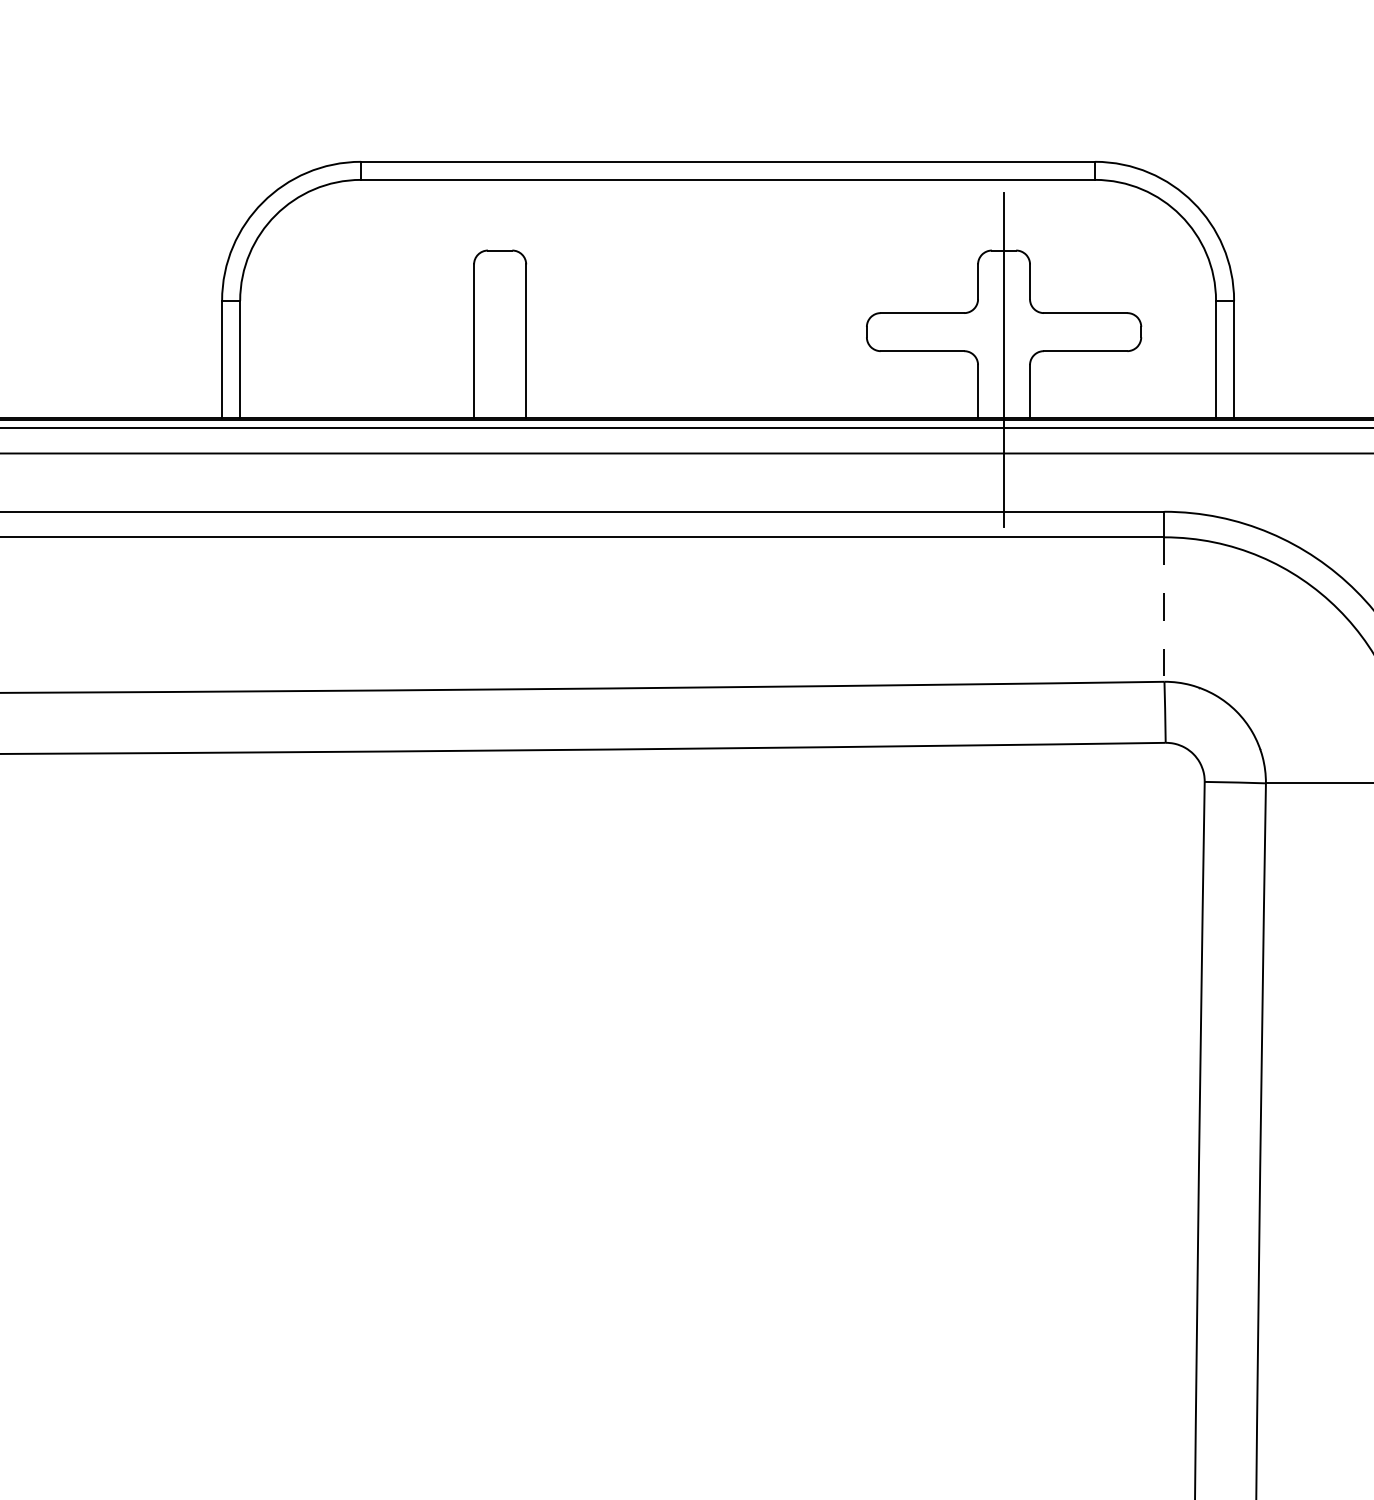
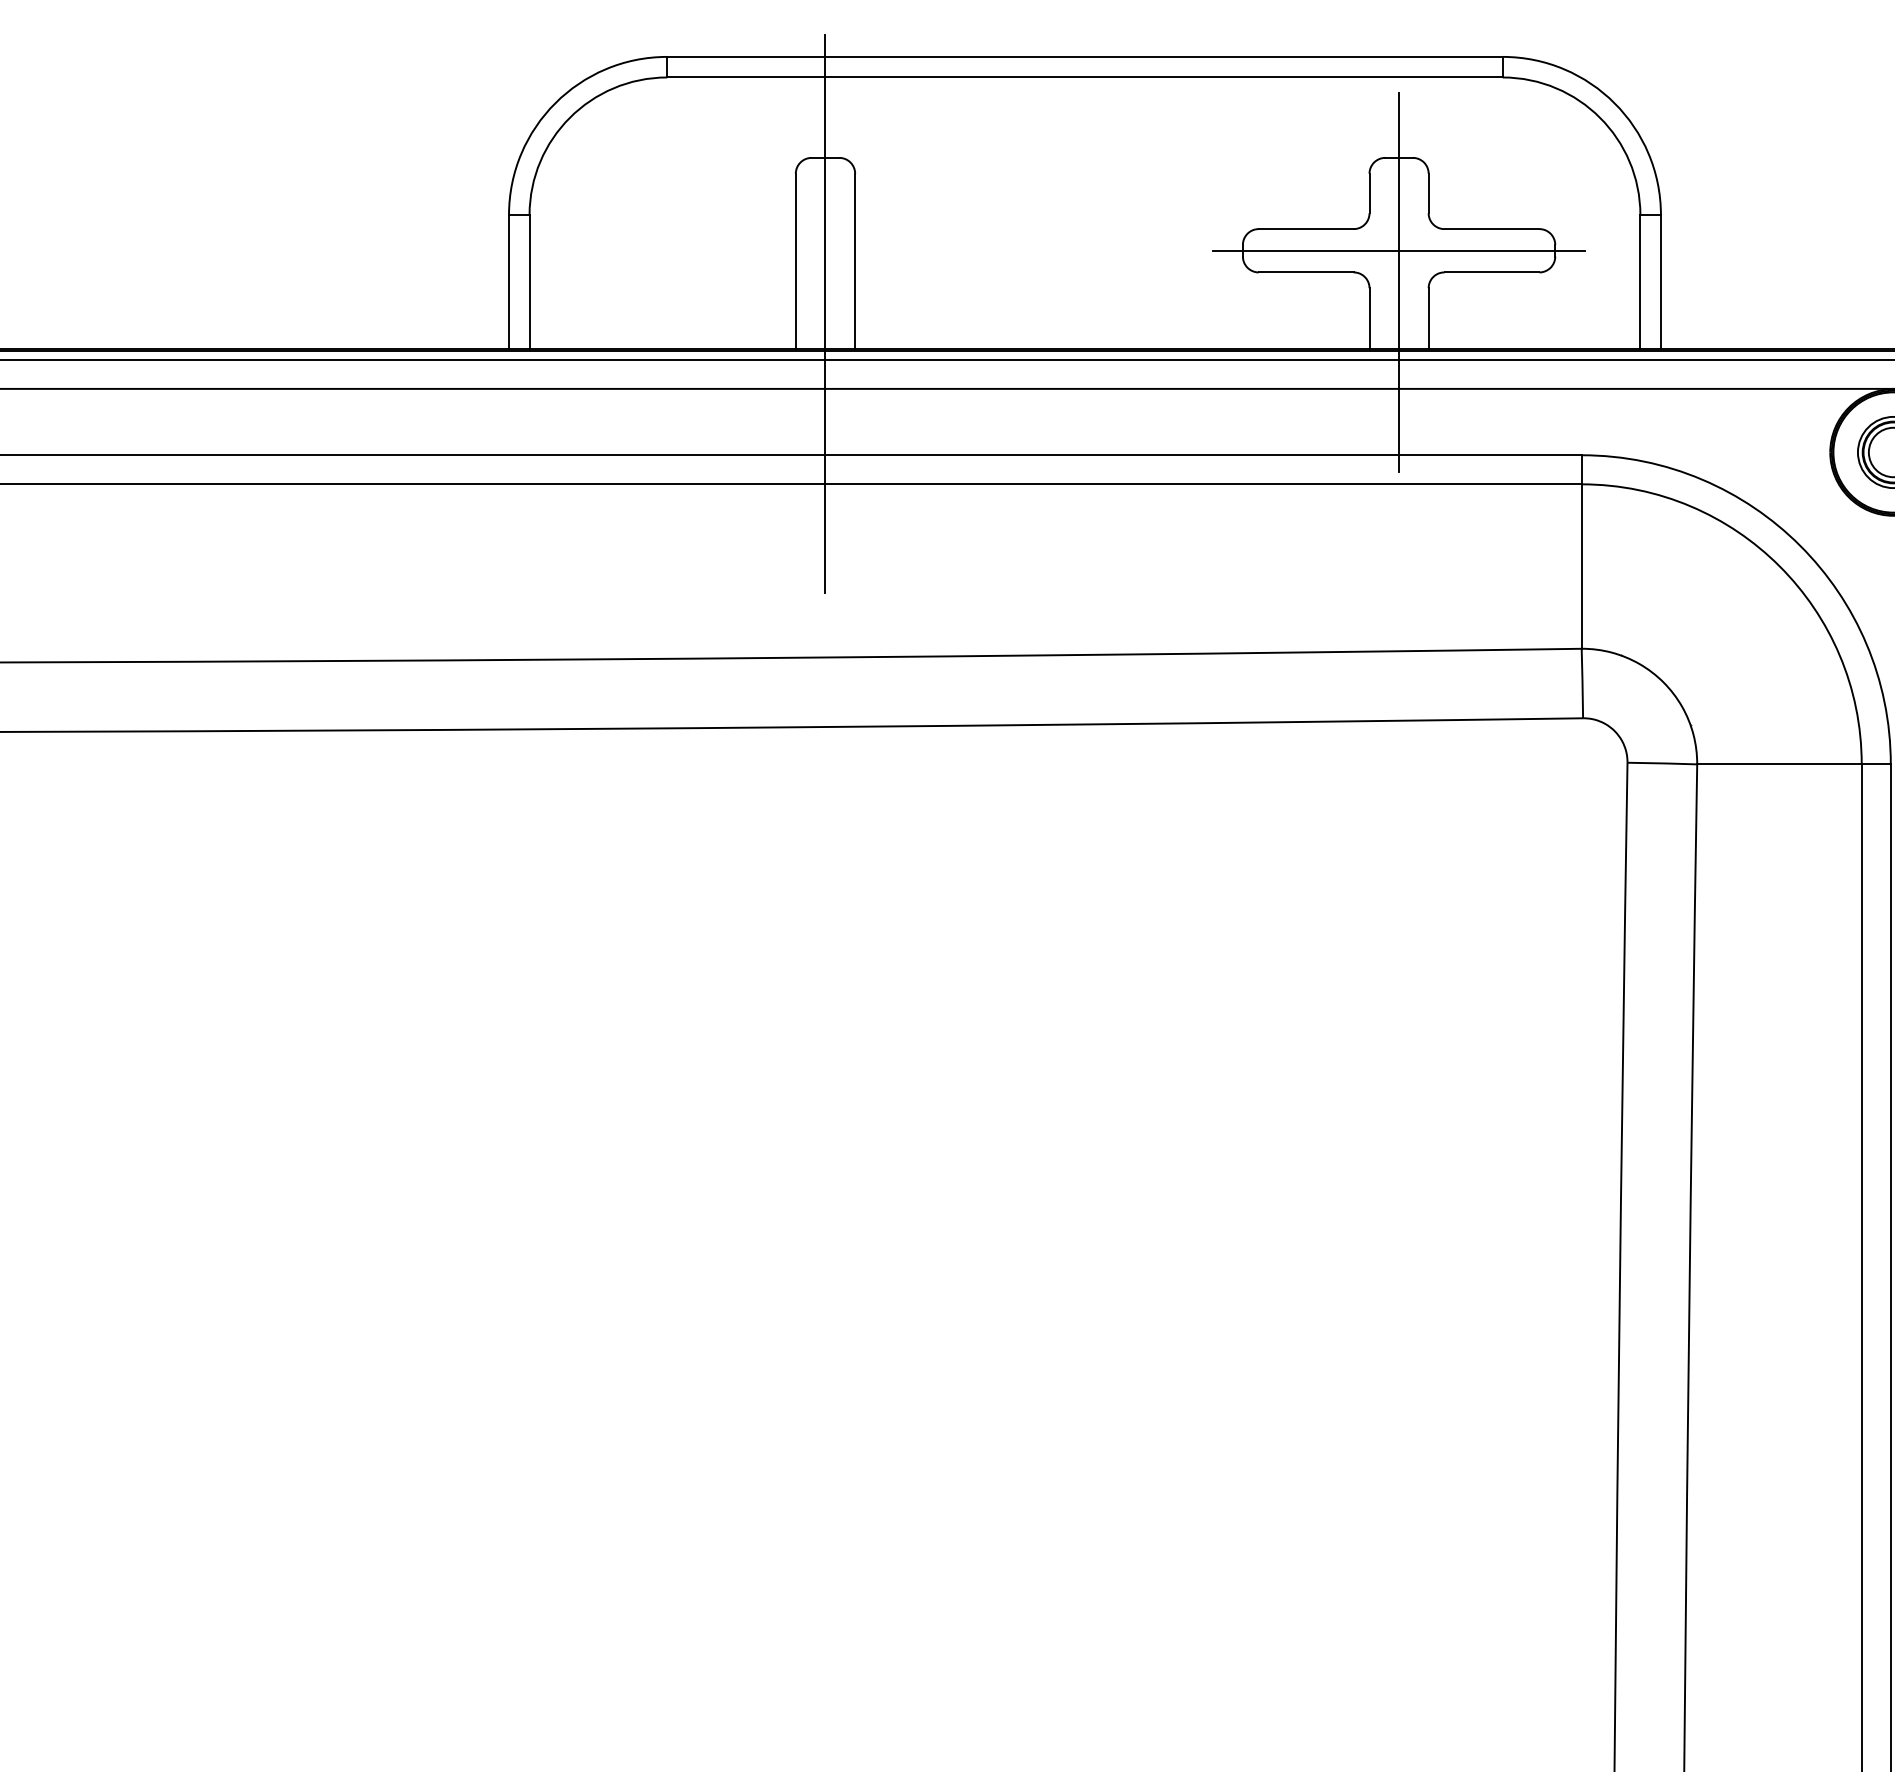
line: (1004, 331) -> (1399, 250), added
line: (500, 387) -> (825, 313), added
line: (1164, 610) -> (1581, 567), dashed -> solid

